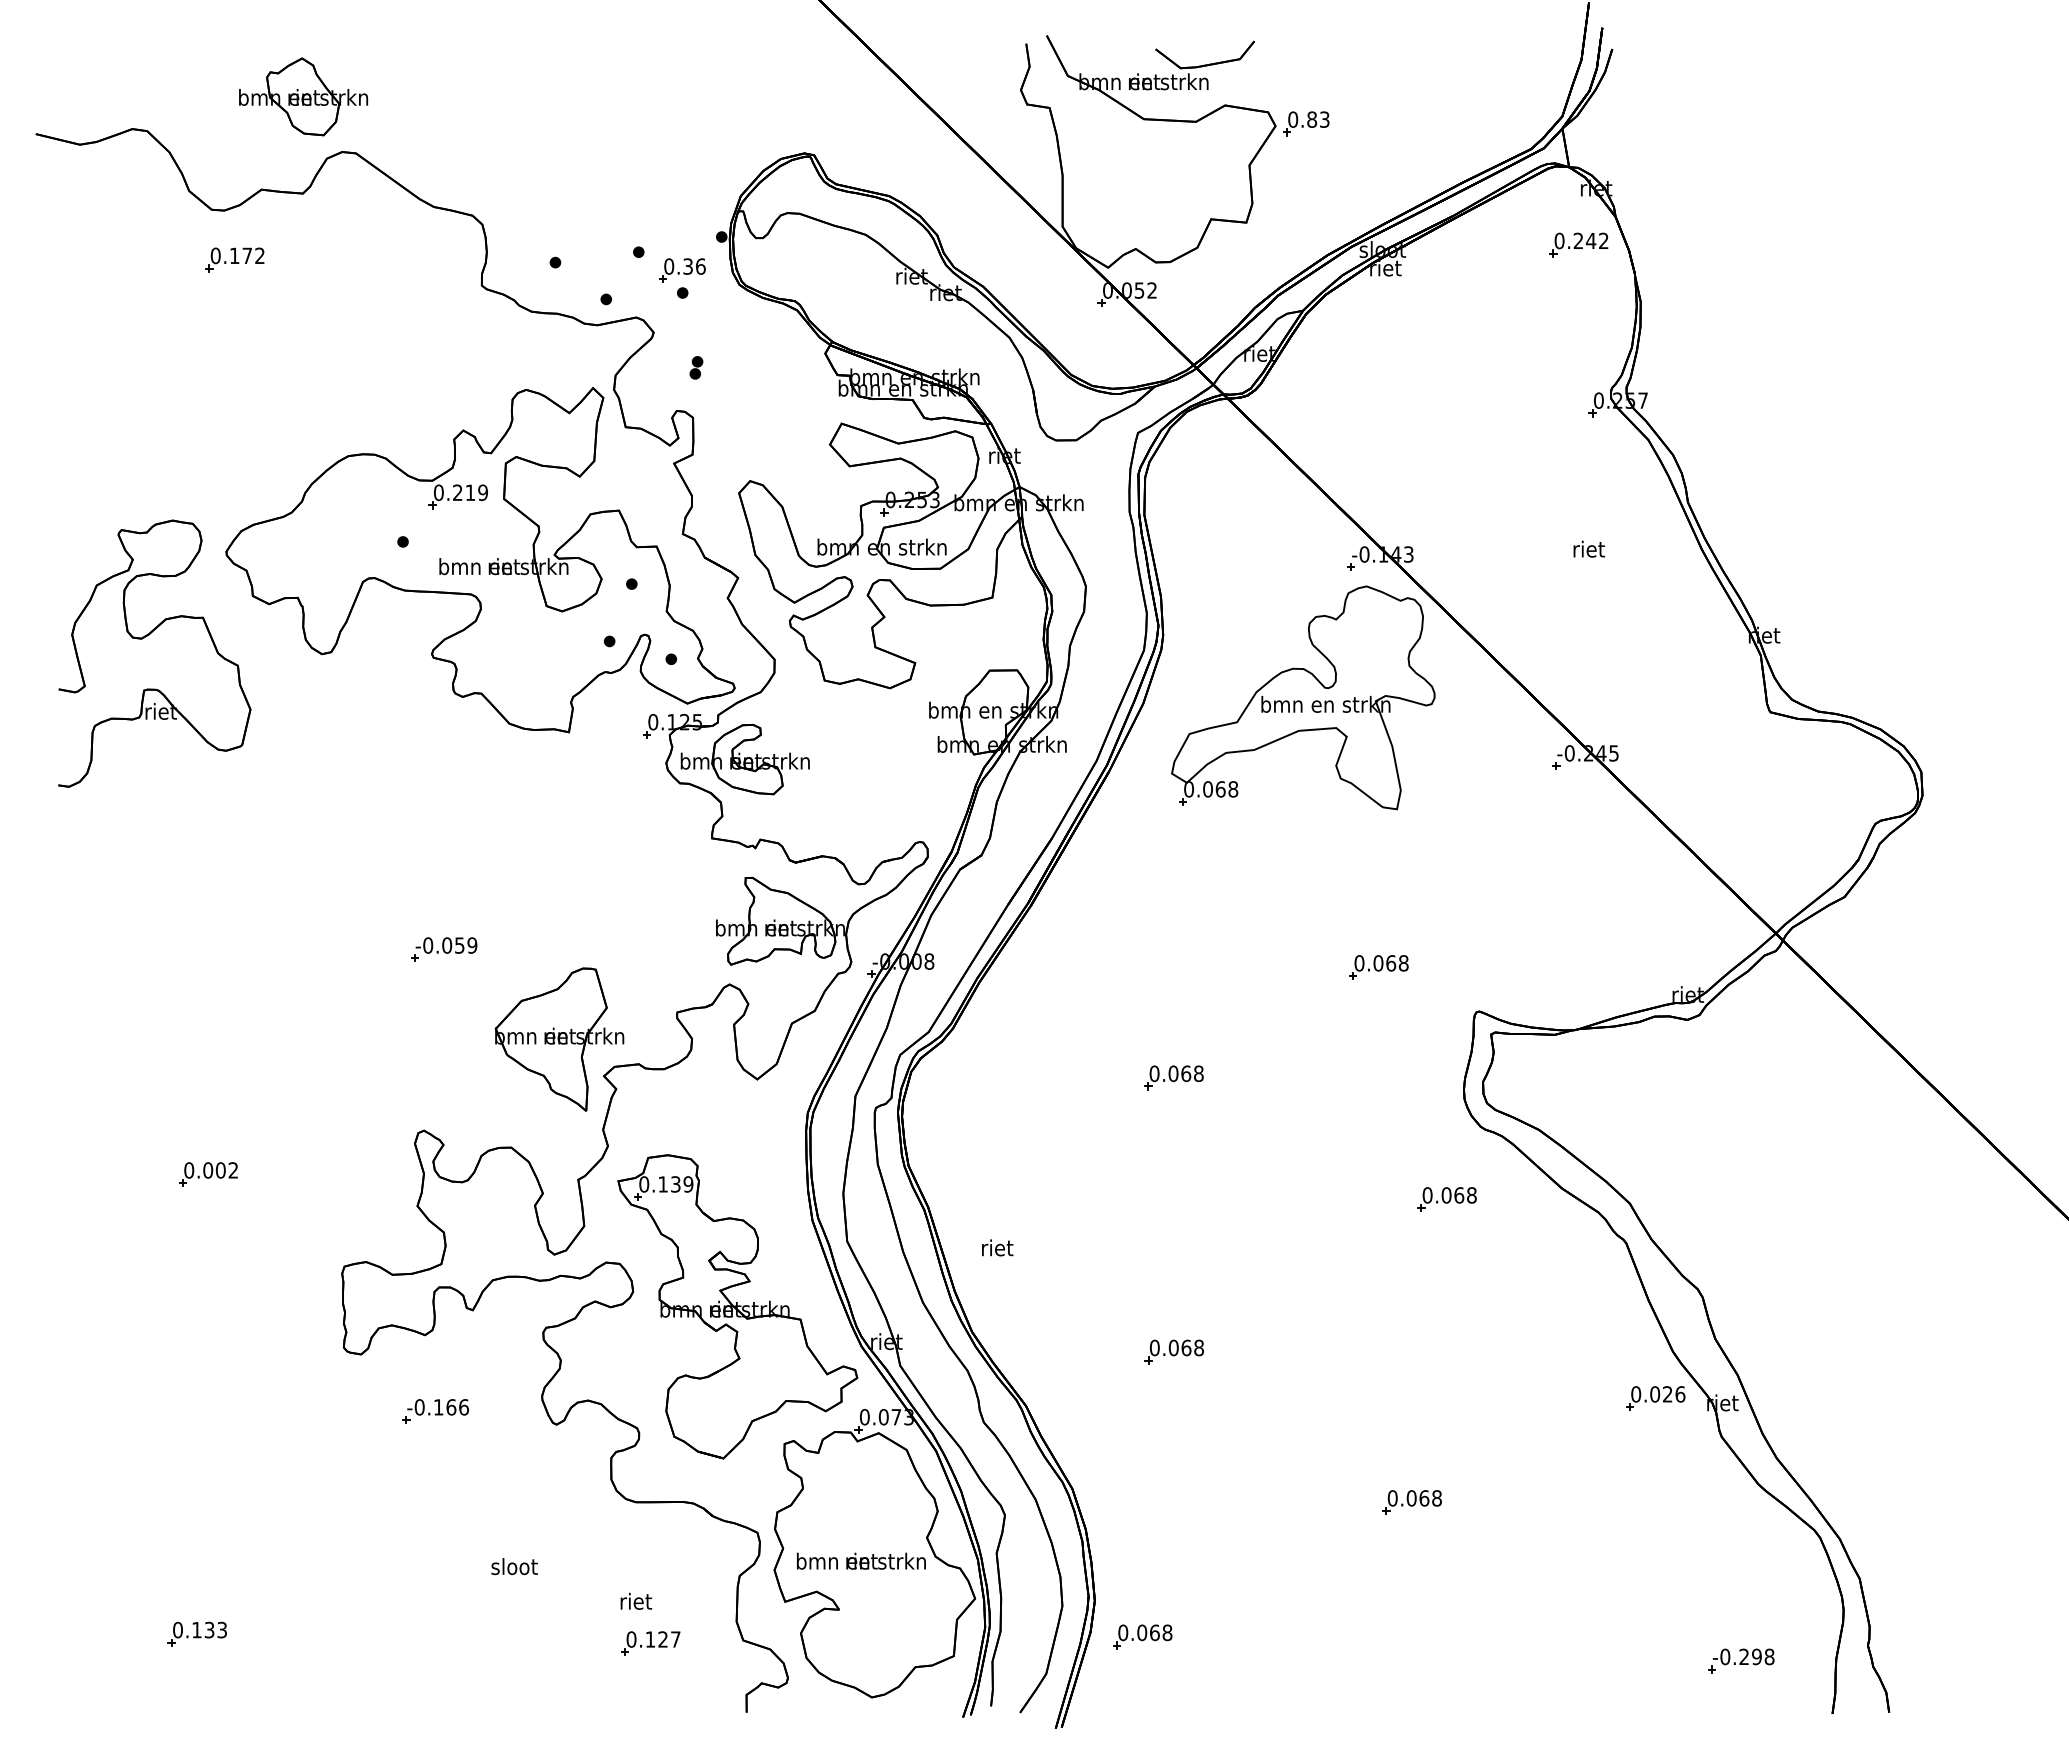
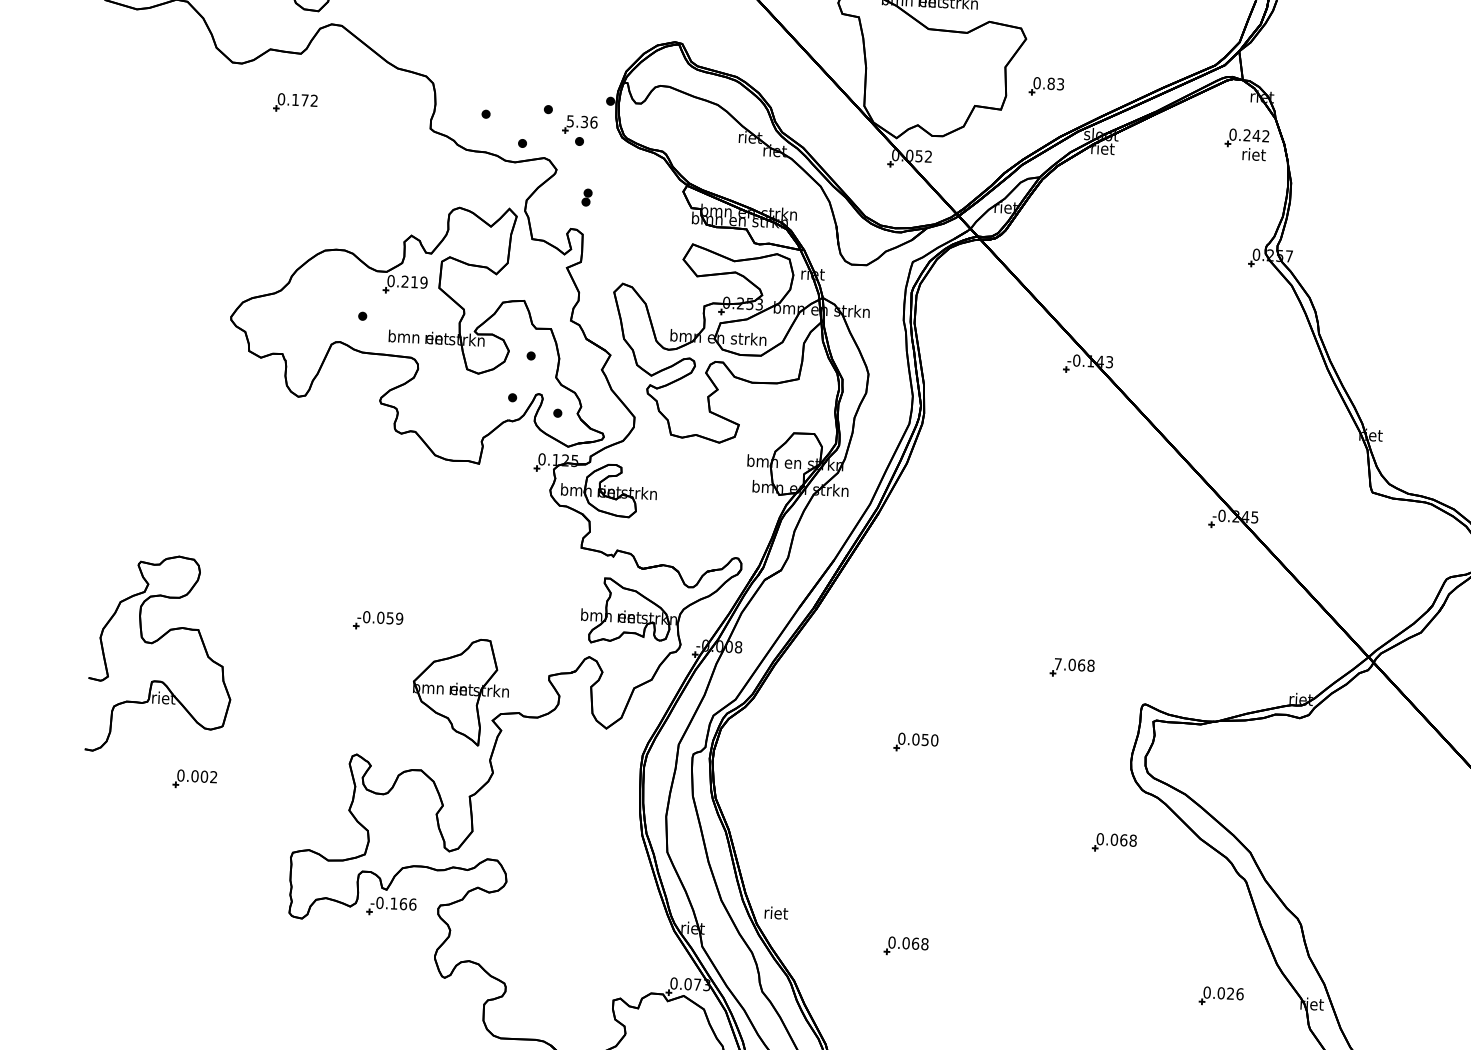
part: (1306, 123) -> (1046, 86), moved
part: (234, 259) -> (295, 102), moved
text: (669, 266) -> (570, 121), 0.36 -> 5.36
text: (1588, 548) -> (1253, 153), moved
part: (144, 638) -> (154, 643), moved
part: (1303, 697) -> (1026, 464), removed
text: (1359, 963) -> (1058, 664), 0.068 -> 7.068
text: (1192, 1073) -> (930, 740), 0.068 -> 0.050
text: (997, 1247) -> (776, 912), moved
part: (737, 1306) -> (583, 896), removed
part: (1655, 1398) -> (1221, 996), moved
part: (435, 1411) -> (391, 906), moved

